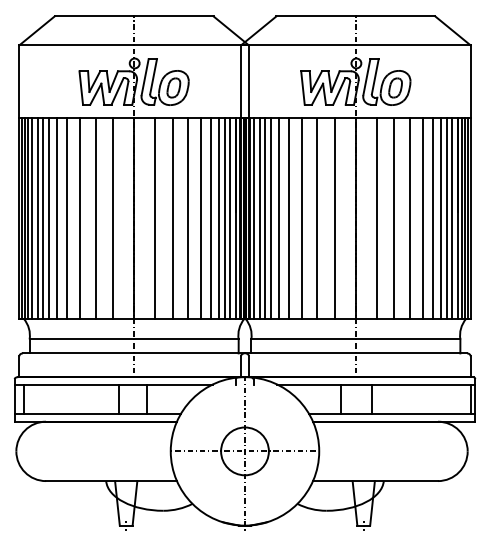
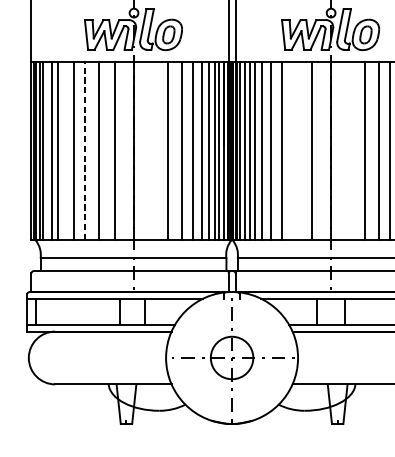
line: (37, 218) -> (47, 150), removed
line: (57, 218) -> (65, 150), removed
line: (79, 218) -> (84, 150), solid -> dashed
line: (154, 218) -> (151, 150), removed
line: (317, 218) -> (296, 150), removed
line: (376, 218) -> (348, 150), removed

